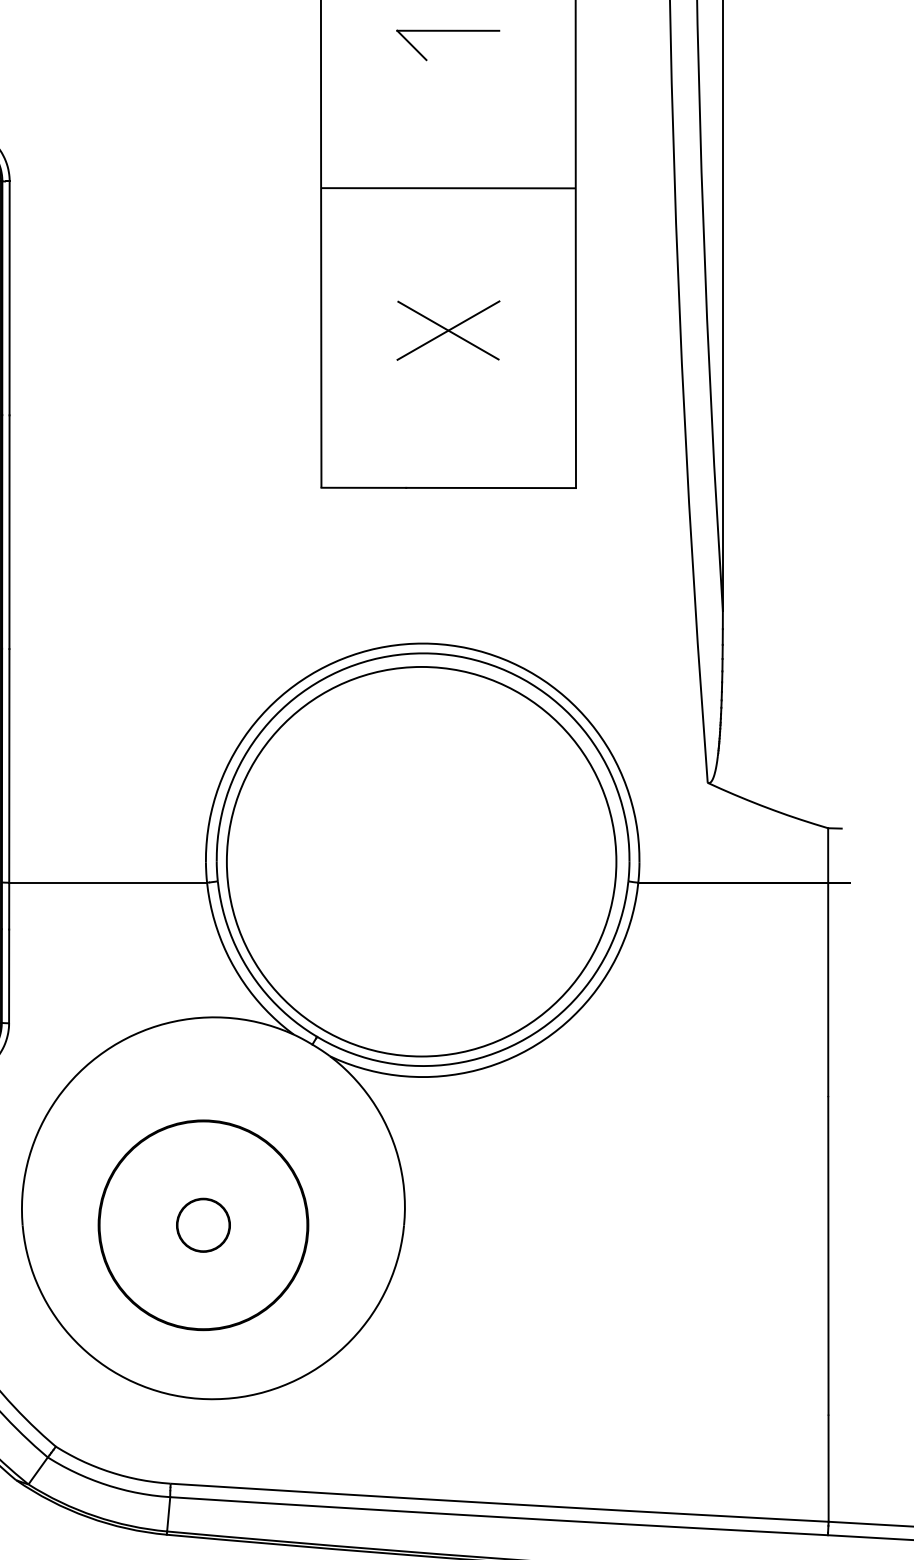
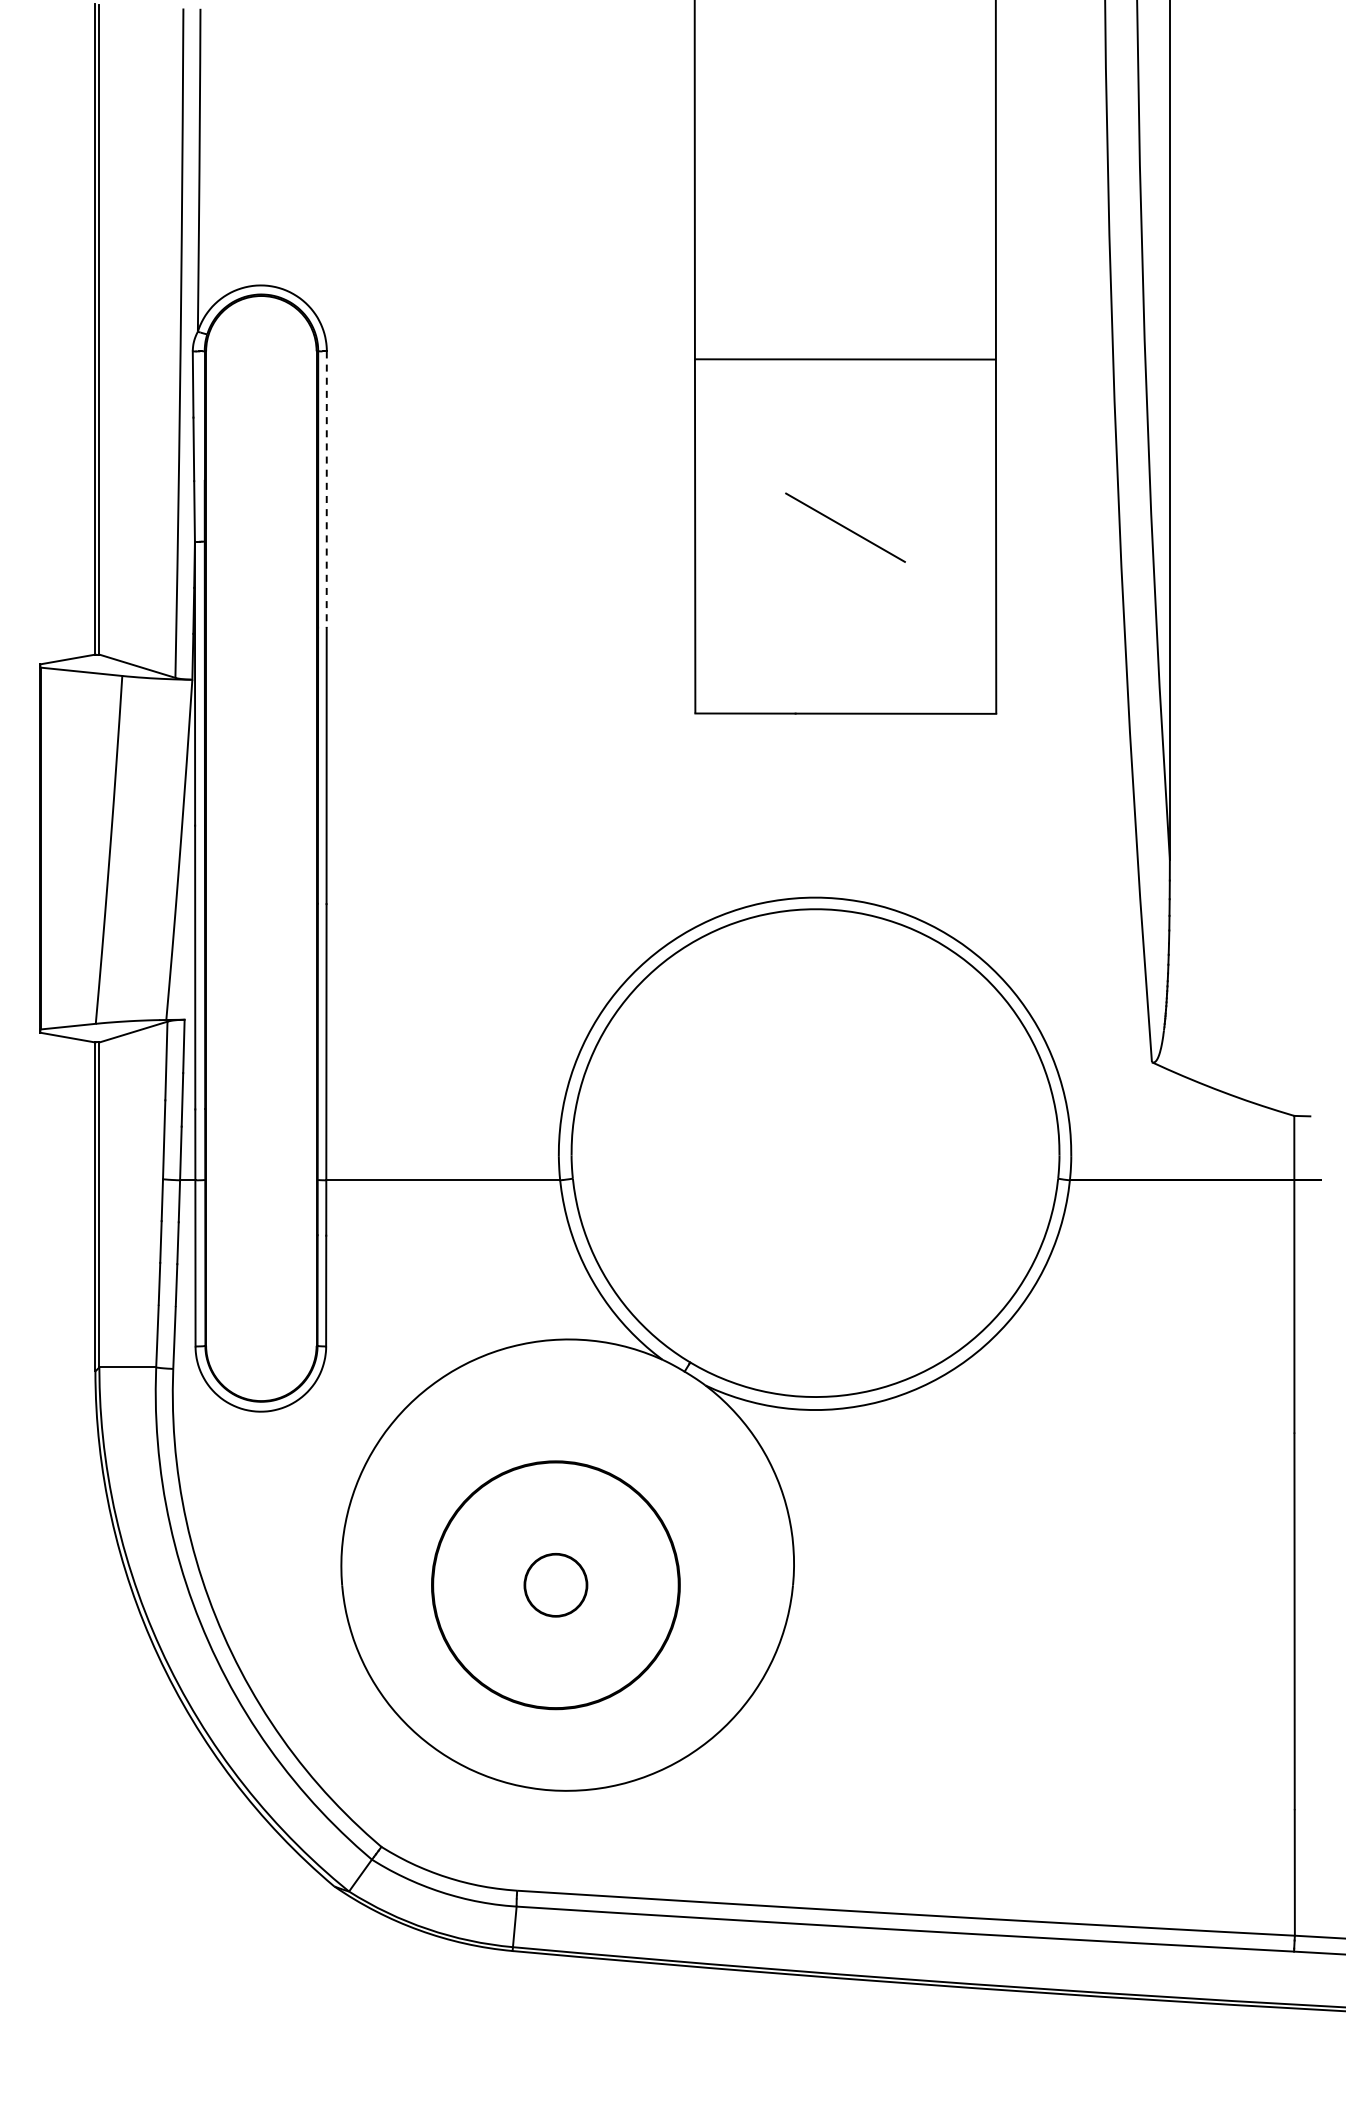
part: (448, 31) -> (845, 174), removed
line: (9, 299) -> (326, 490), solid -> dashed
line: (448, 330) -> (845, 527), removed
circle: (421, 861) -> (813, 1155), removed

